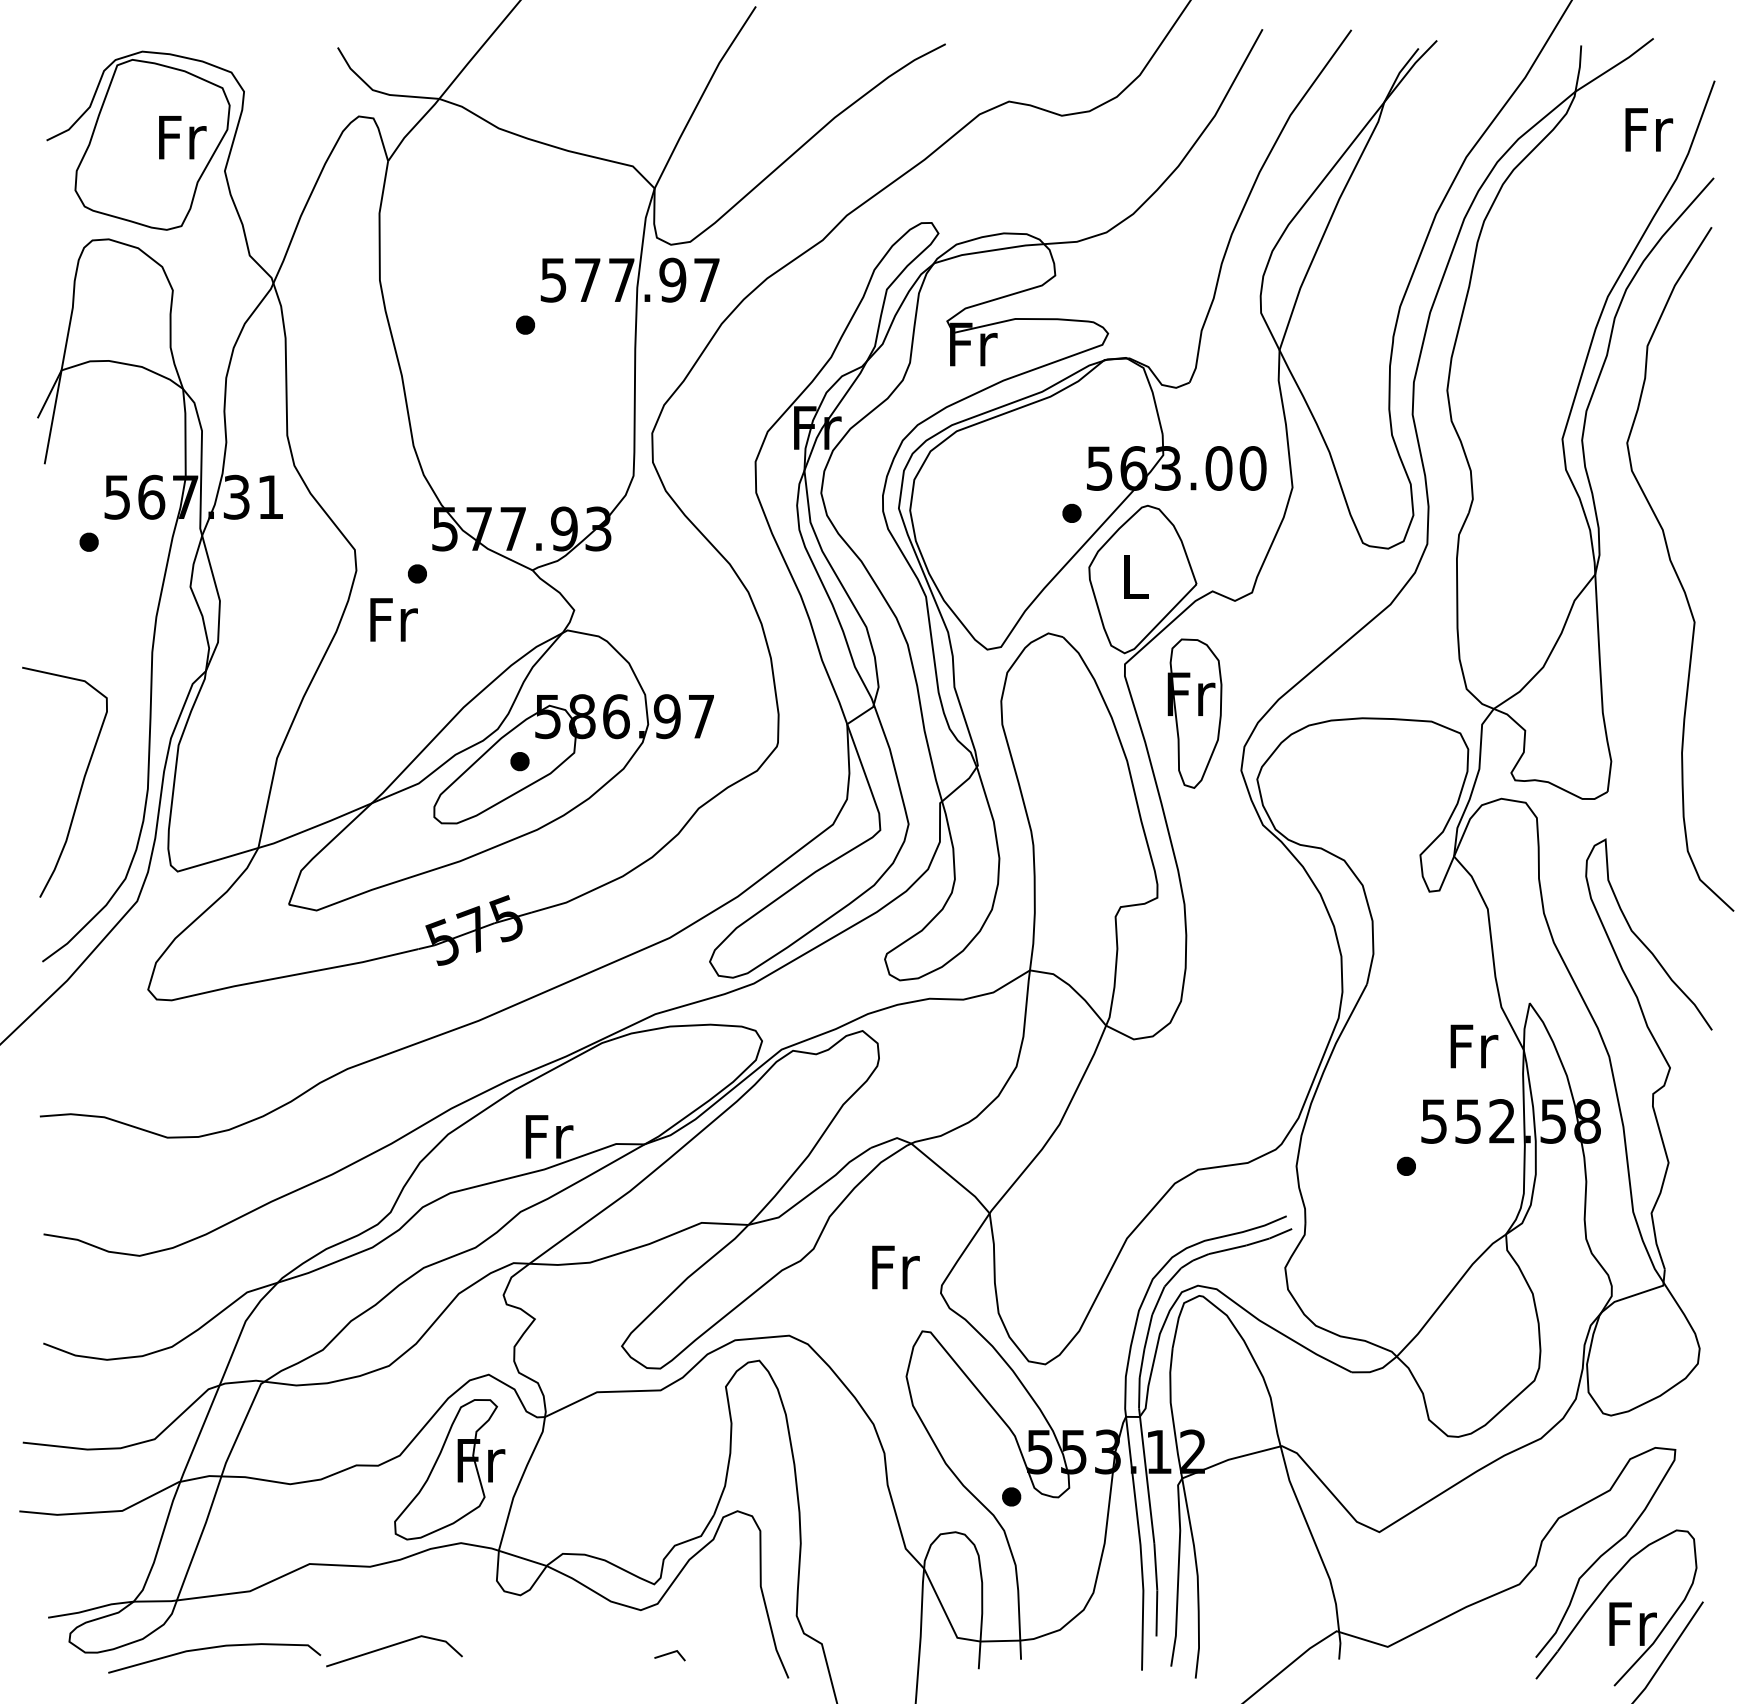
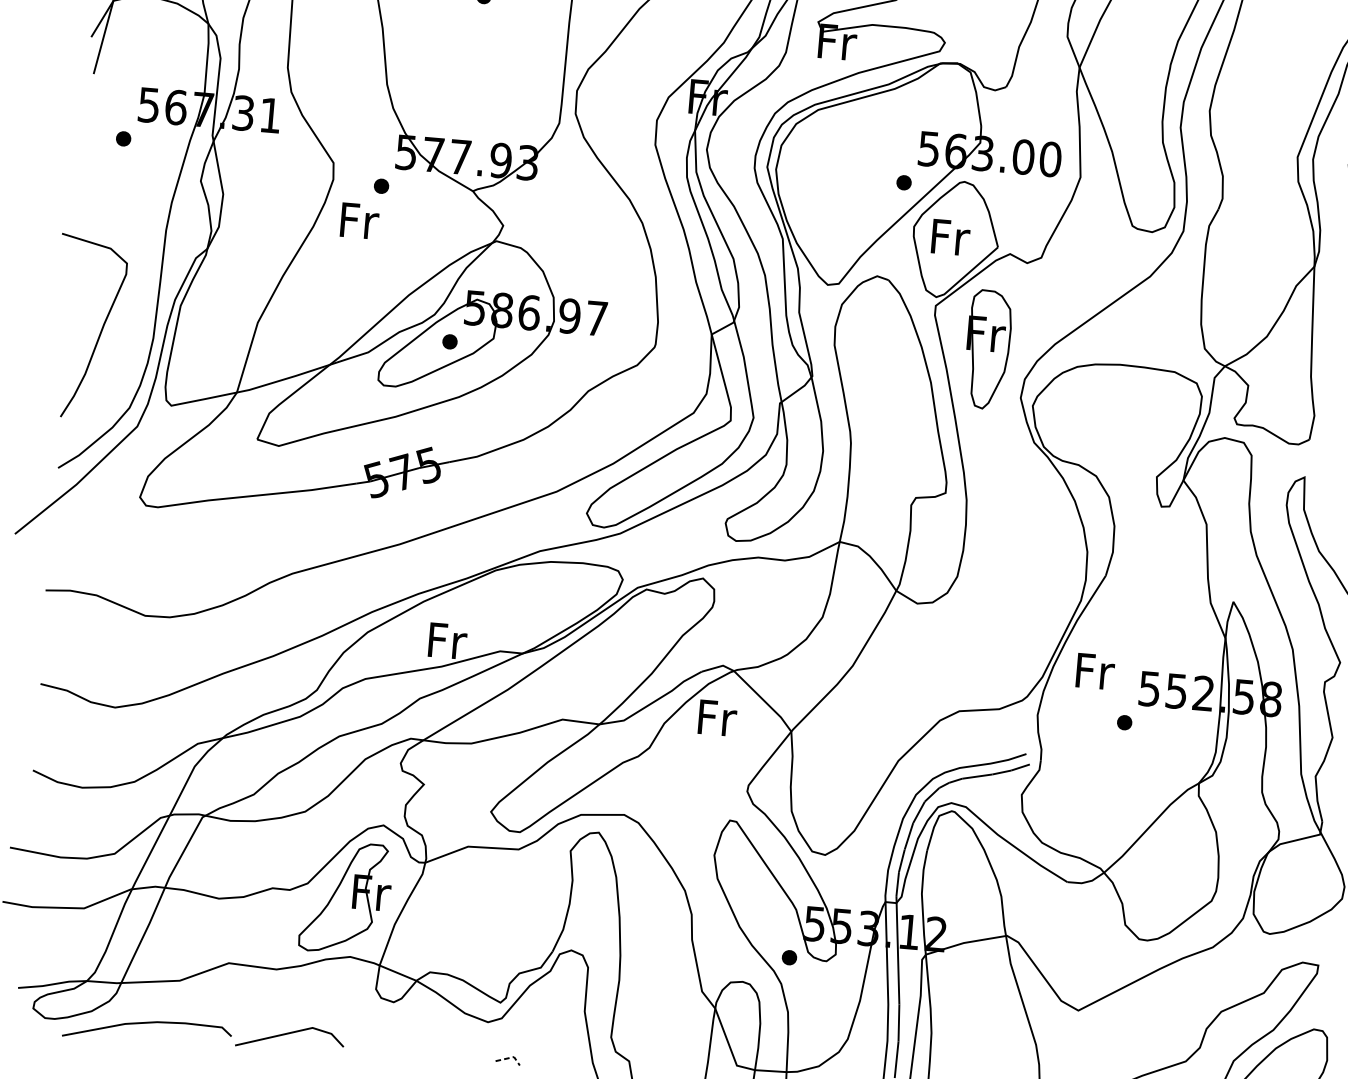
text: (1136, 576) -> (950, 237), L -> Fr
text: (1474, 1046) -> (1095, 671), moved
text: (895, 1267) -> (717, 718), moved
line: (672, 1652) -> (510, 1057), solid -> dashed

